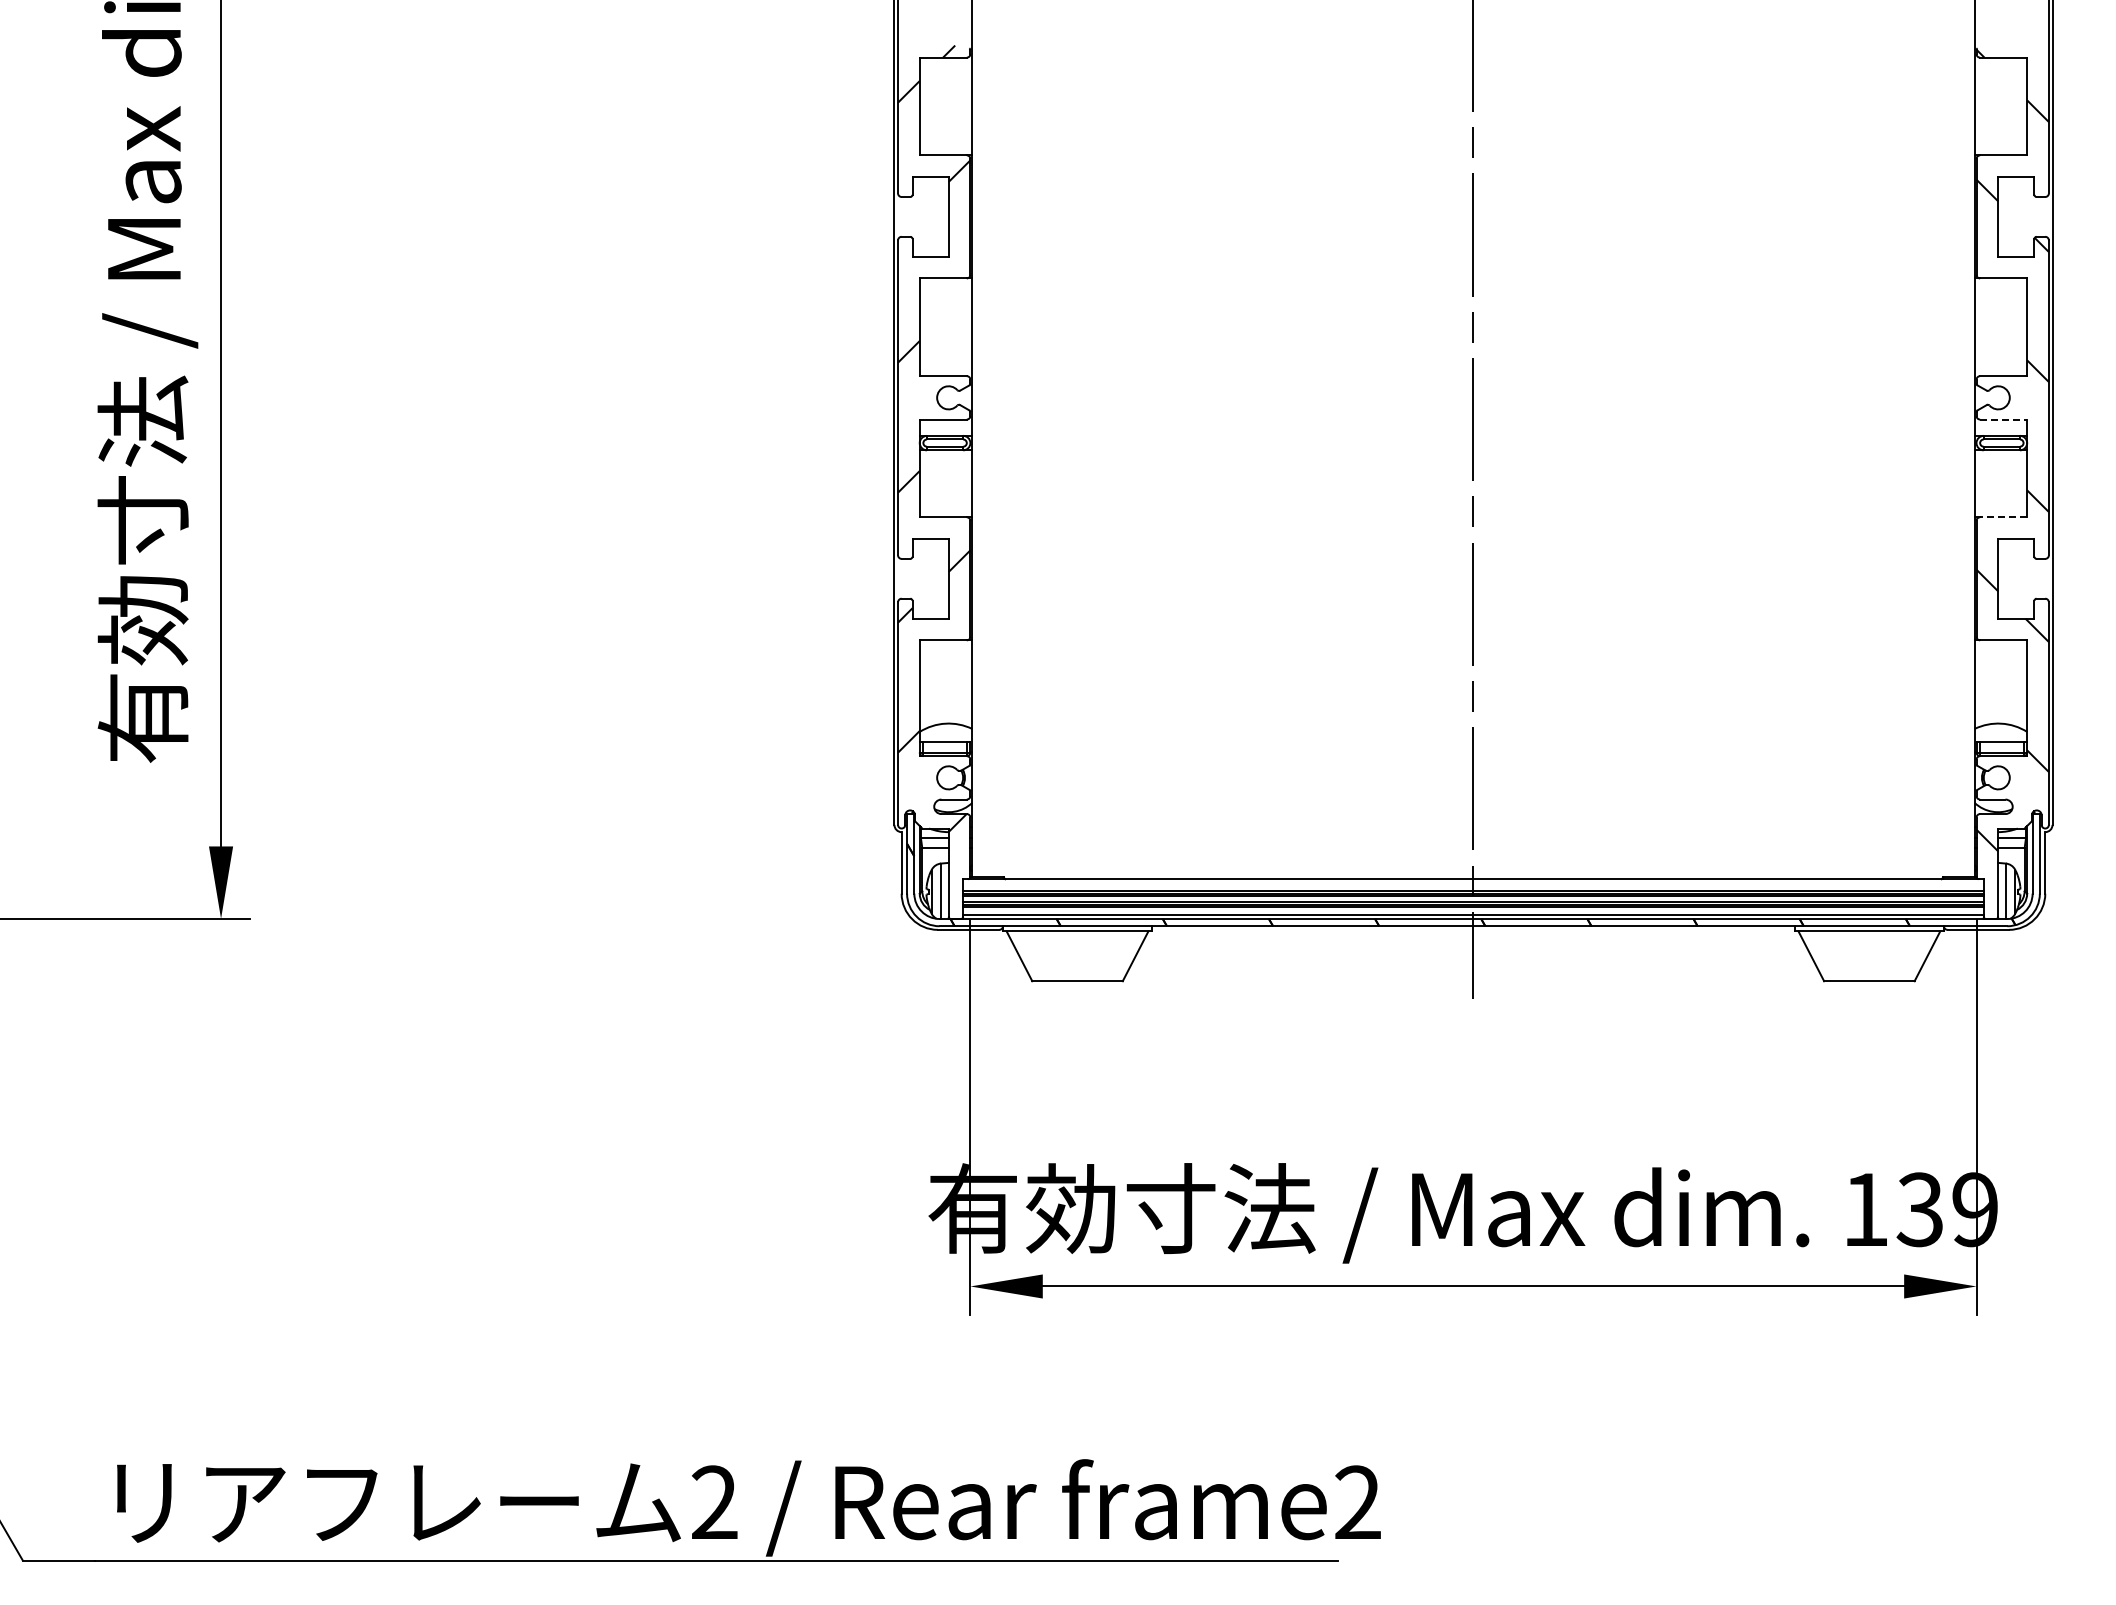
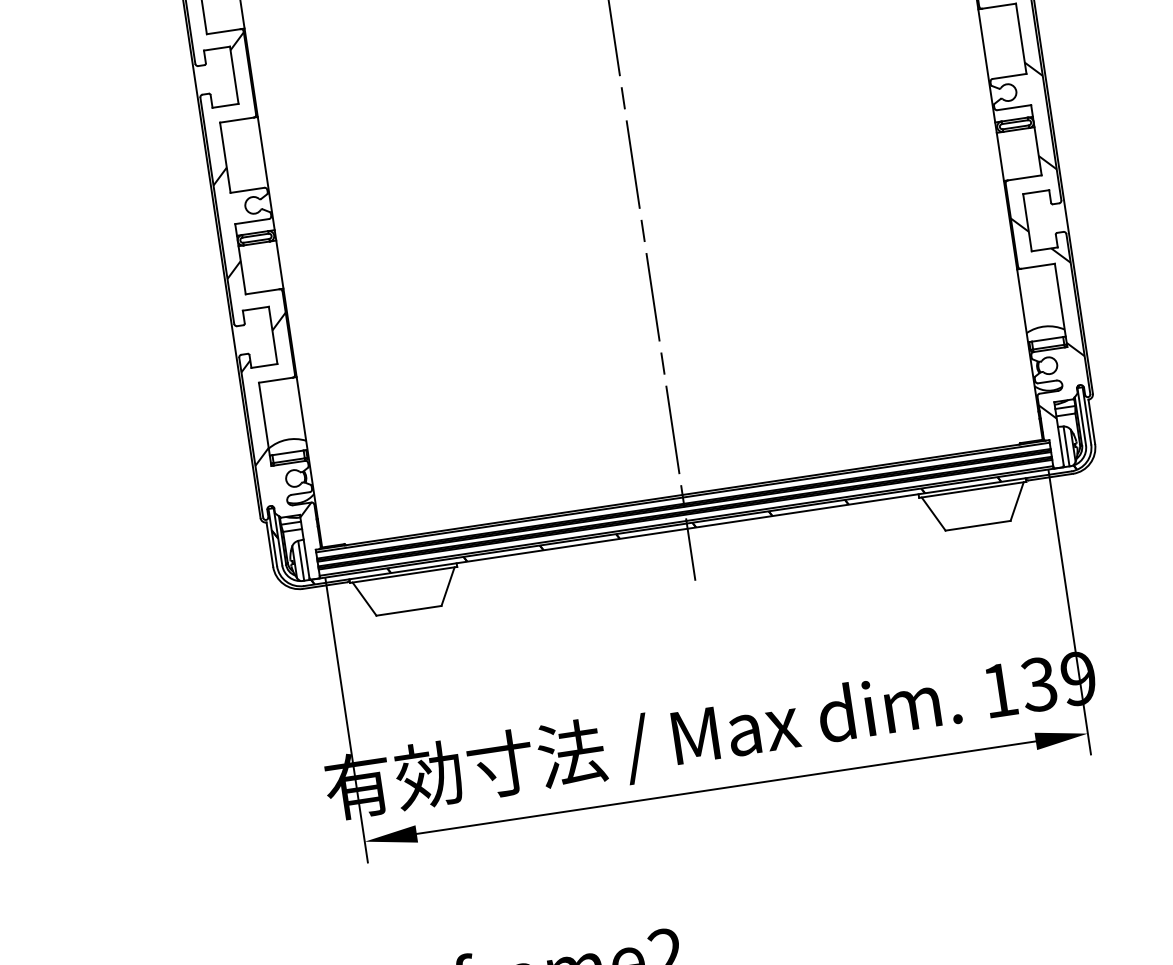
line: (2003, 419) -> (1014, 107), dashed -> solid
line: (2003, 517) -> (1024, 178), dashed -> solid
line: (1473, 882) -> (682, 497), added

